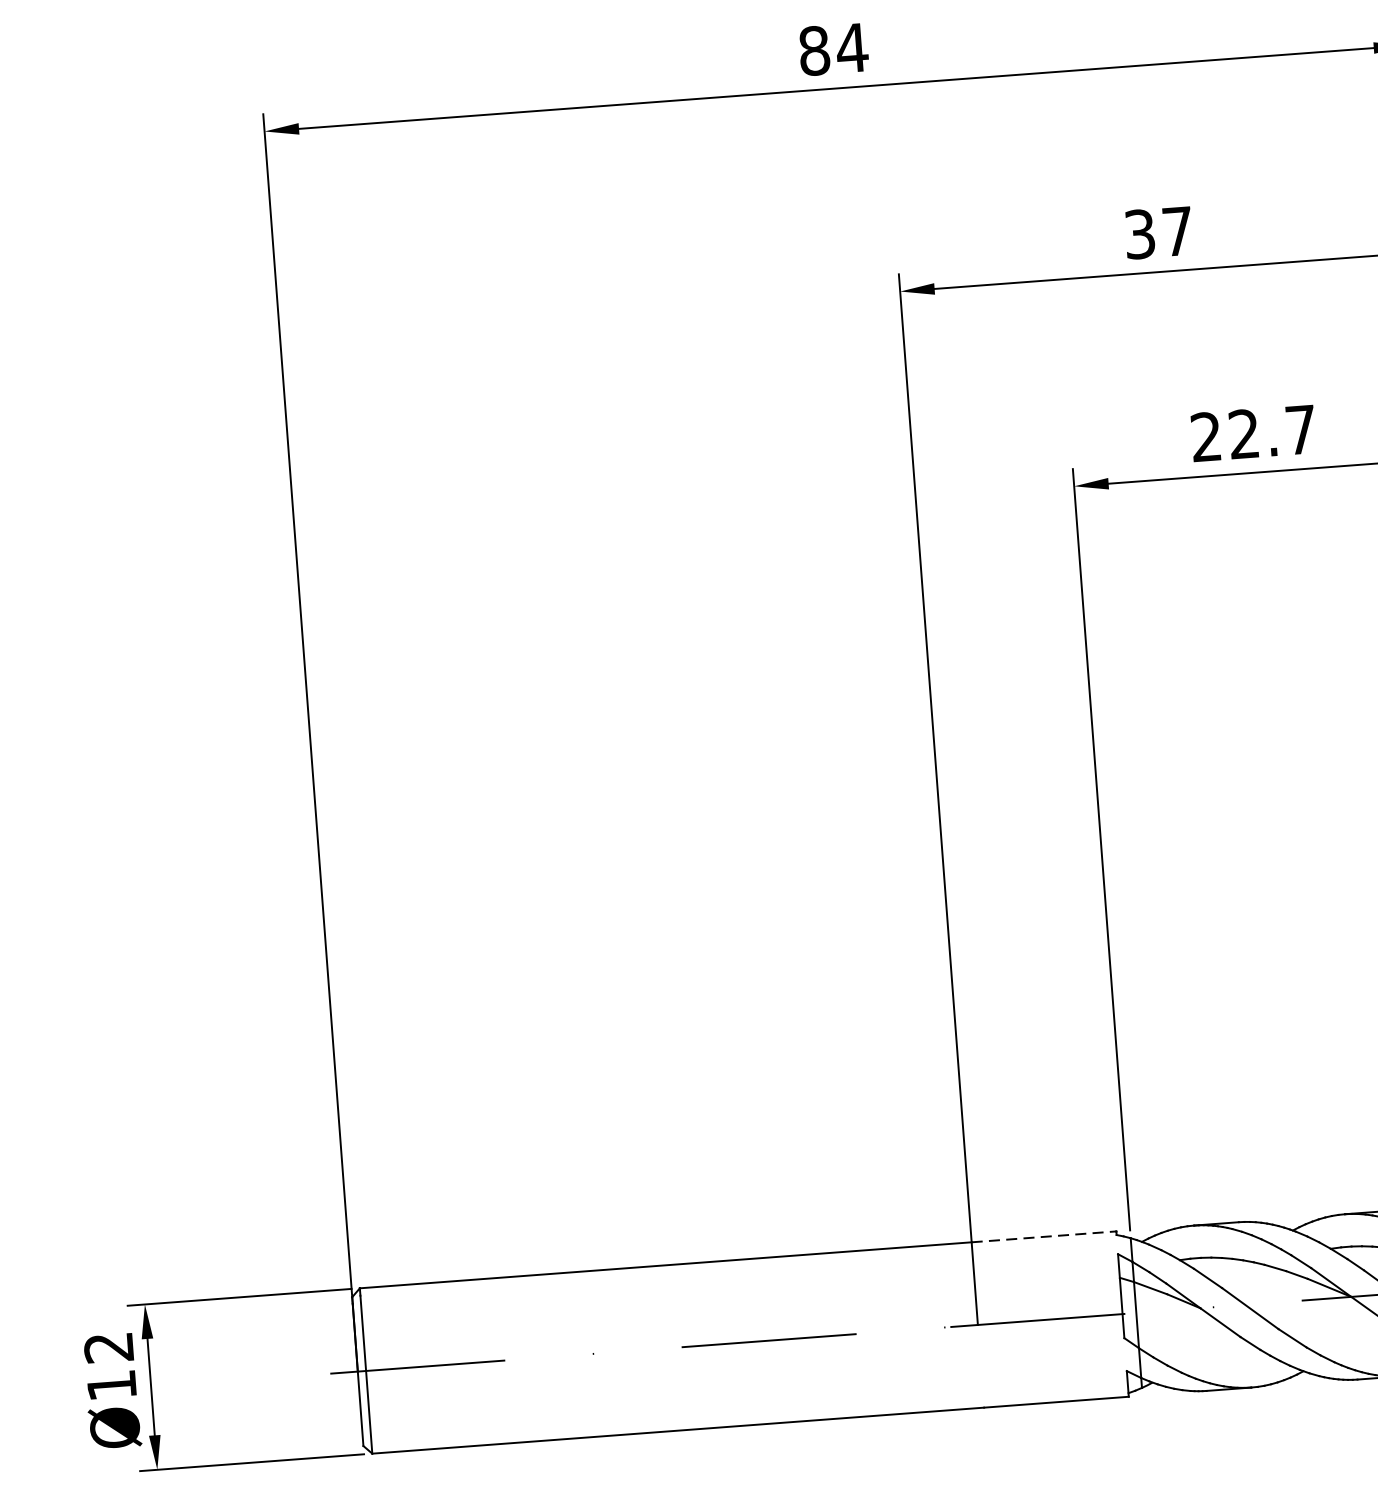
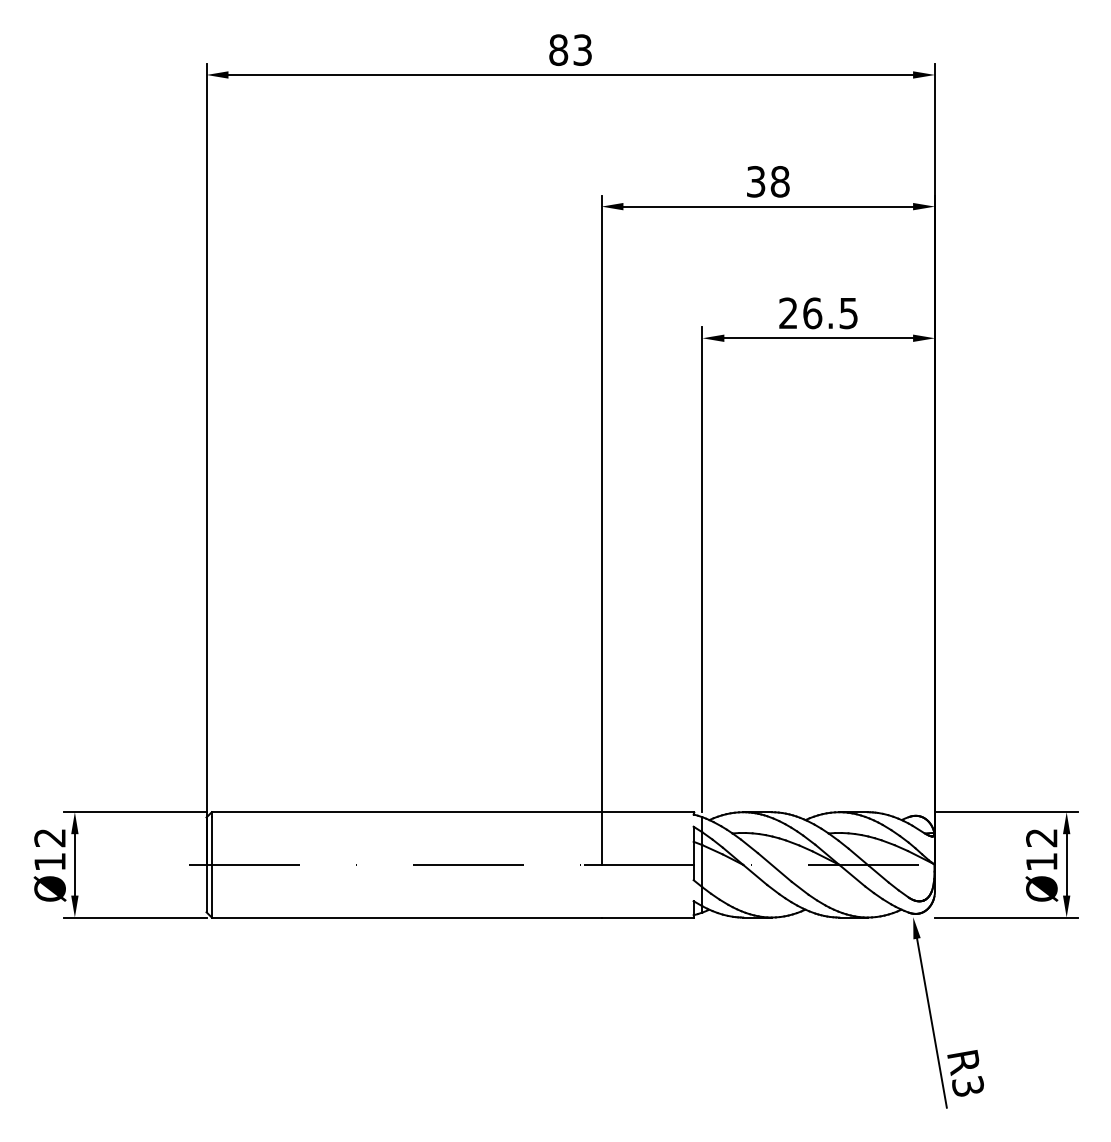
text: (851, 47) -> (582, 49), 84 -> 83
text: (1176, 231) -> (779, 181), 37 -> 38
text: (1272, 432) -> (830, 313), 22.7 -> 26.5
line: (1045, 1237) -> (648, 812), dashed -> solid

